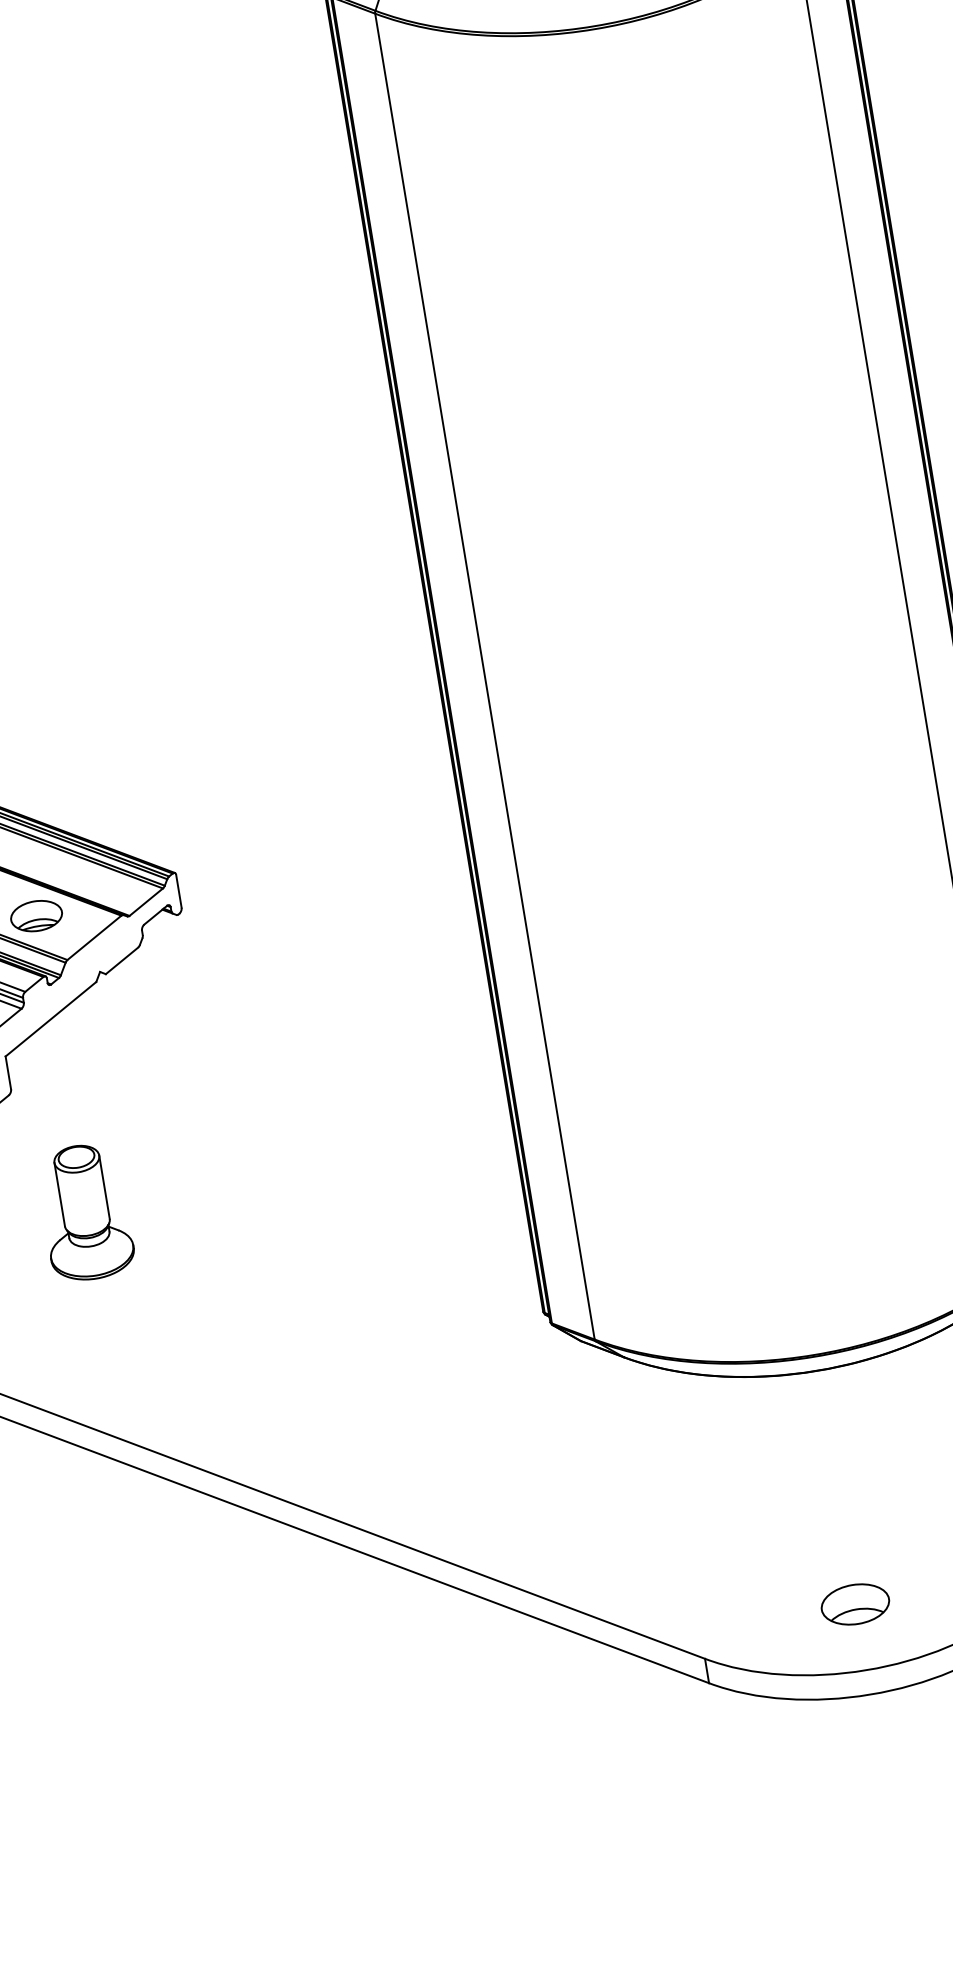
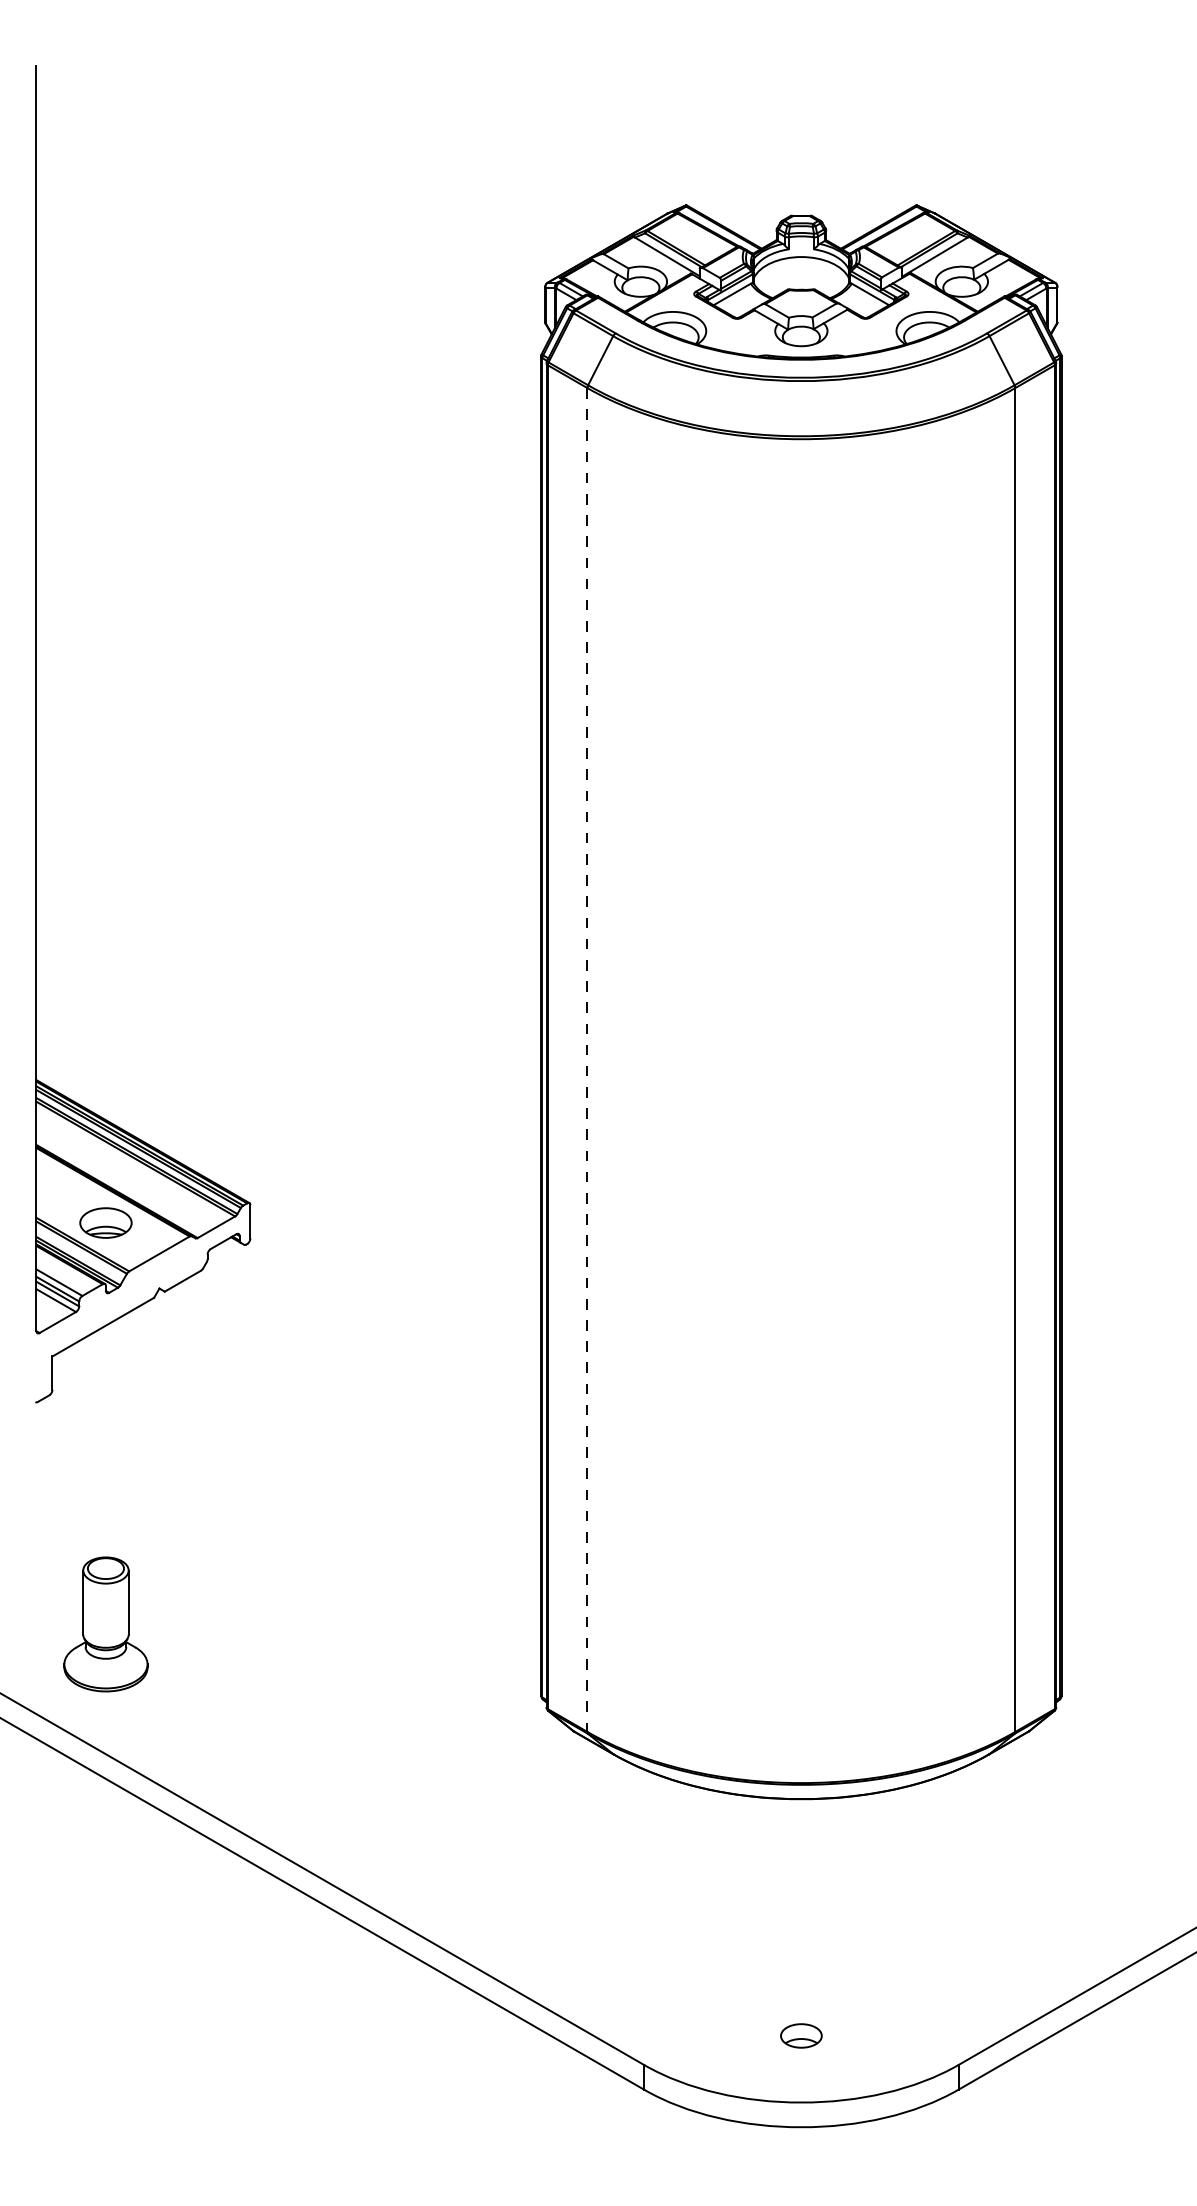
line: (485, 677) -> (587, 1060), solid -> dashed
part: (85, 1212) -> (105, 1624), moved
part: (855, 1604) -> (801, 2035), size x0.6

